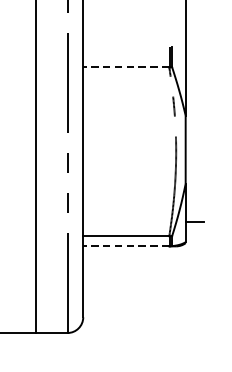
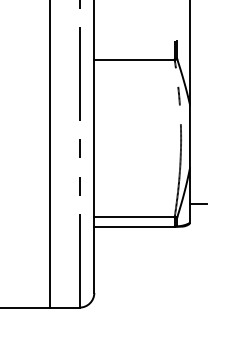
line: (126, 67) -> (134, 59), dashed -> solid
line: (126, 246) -> (134, 226), dashed -> solid

